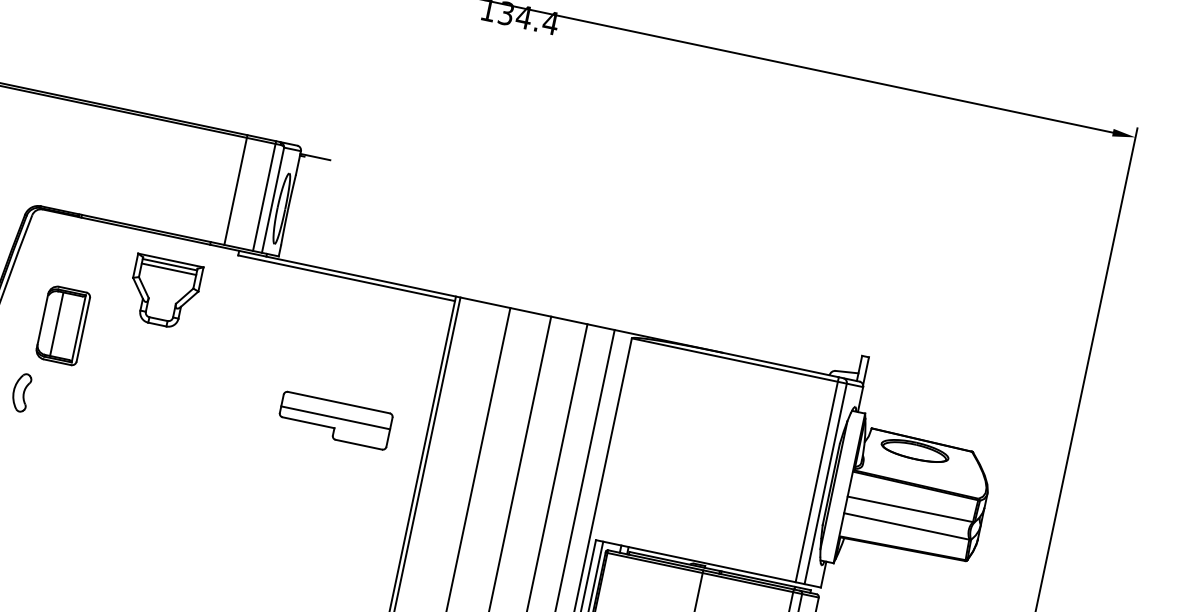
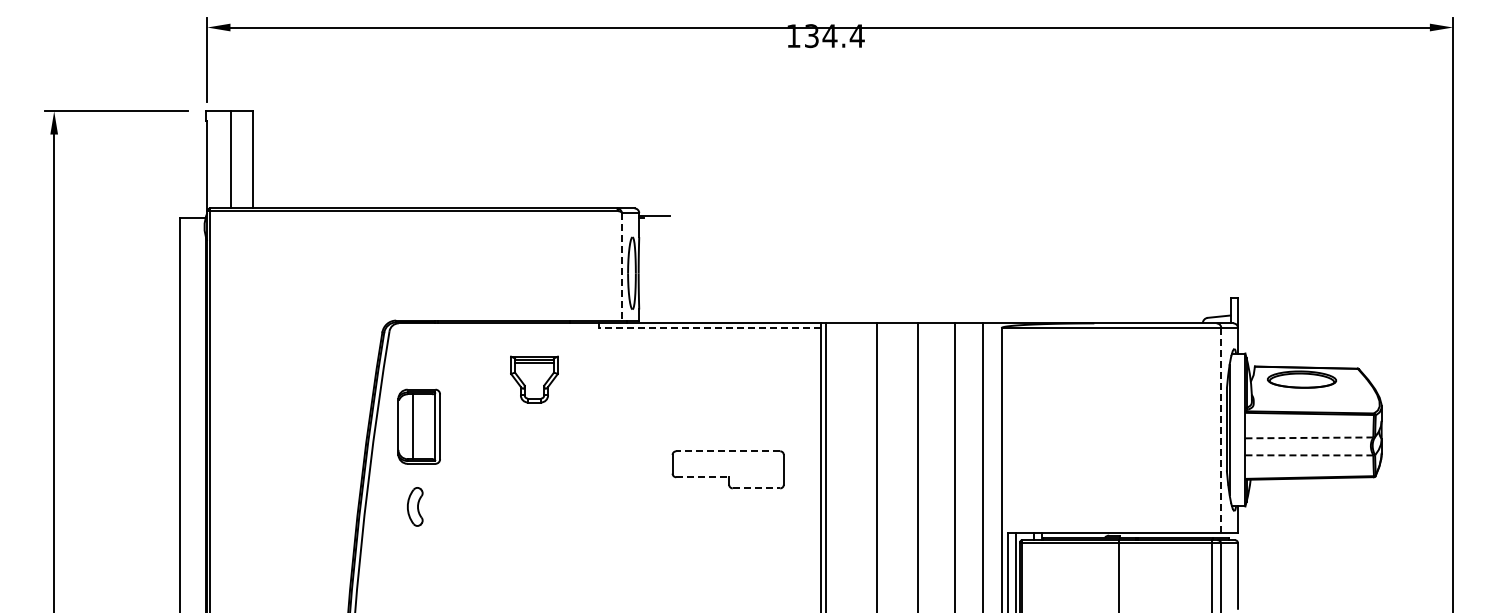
line: (235, 189) -> (583, 264), removed
line: (264, 195) -> (612, 264), removed
line: (273, 199) -> (622, 266), solid -> dashed
line: (346, 278) -> (710, 328), solid -> dashed
part: (164, 292) -> (534, 379), size x0.7
part: (62, 325) -> (418, 426), moved
line: (339, 402) -> (728, 451), solid -> dashed
line: (335, 417) -> (727, 466), removed
line: (309, 423) -> (703, 477), solid -> dashed
line: (358, 444) -> (756, 488), solid -> dashed
line: (817, 479) -> (1212, 427), removed
line: (826, 483) -> (1221, 429), solid -> dashed
line: (910, 508) -> (1309, 437), solid -> dashed
line: (906, 526) -> (1309, 455), solid -> dashed

